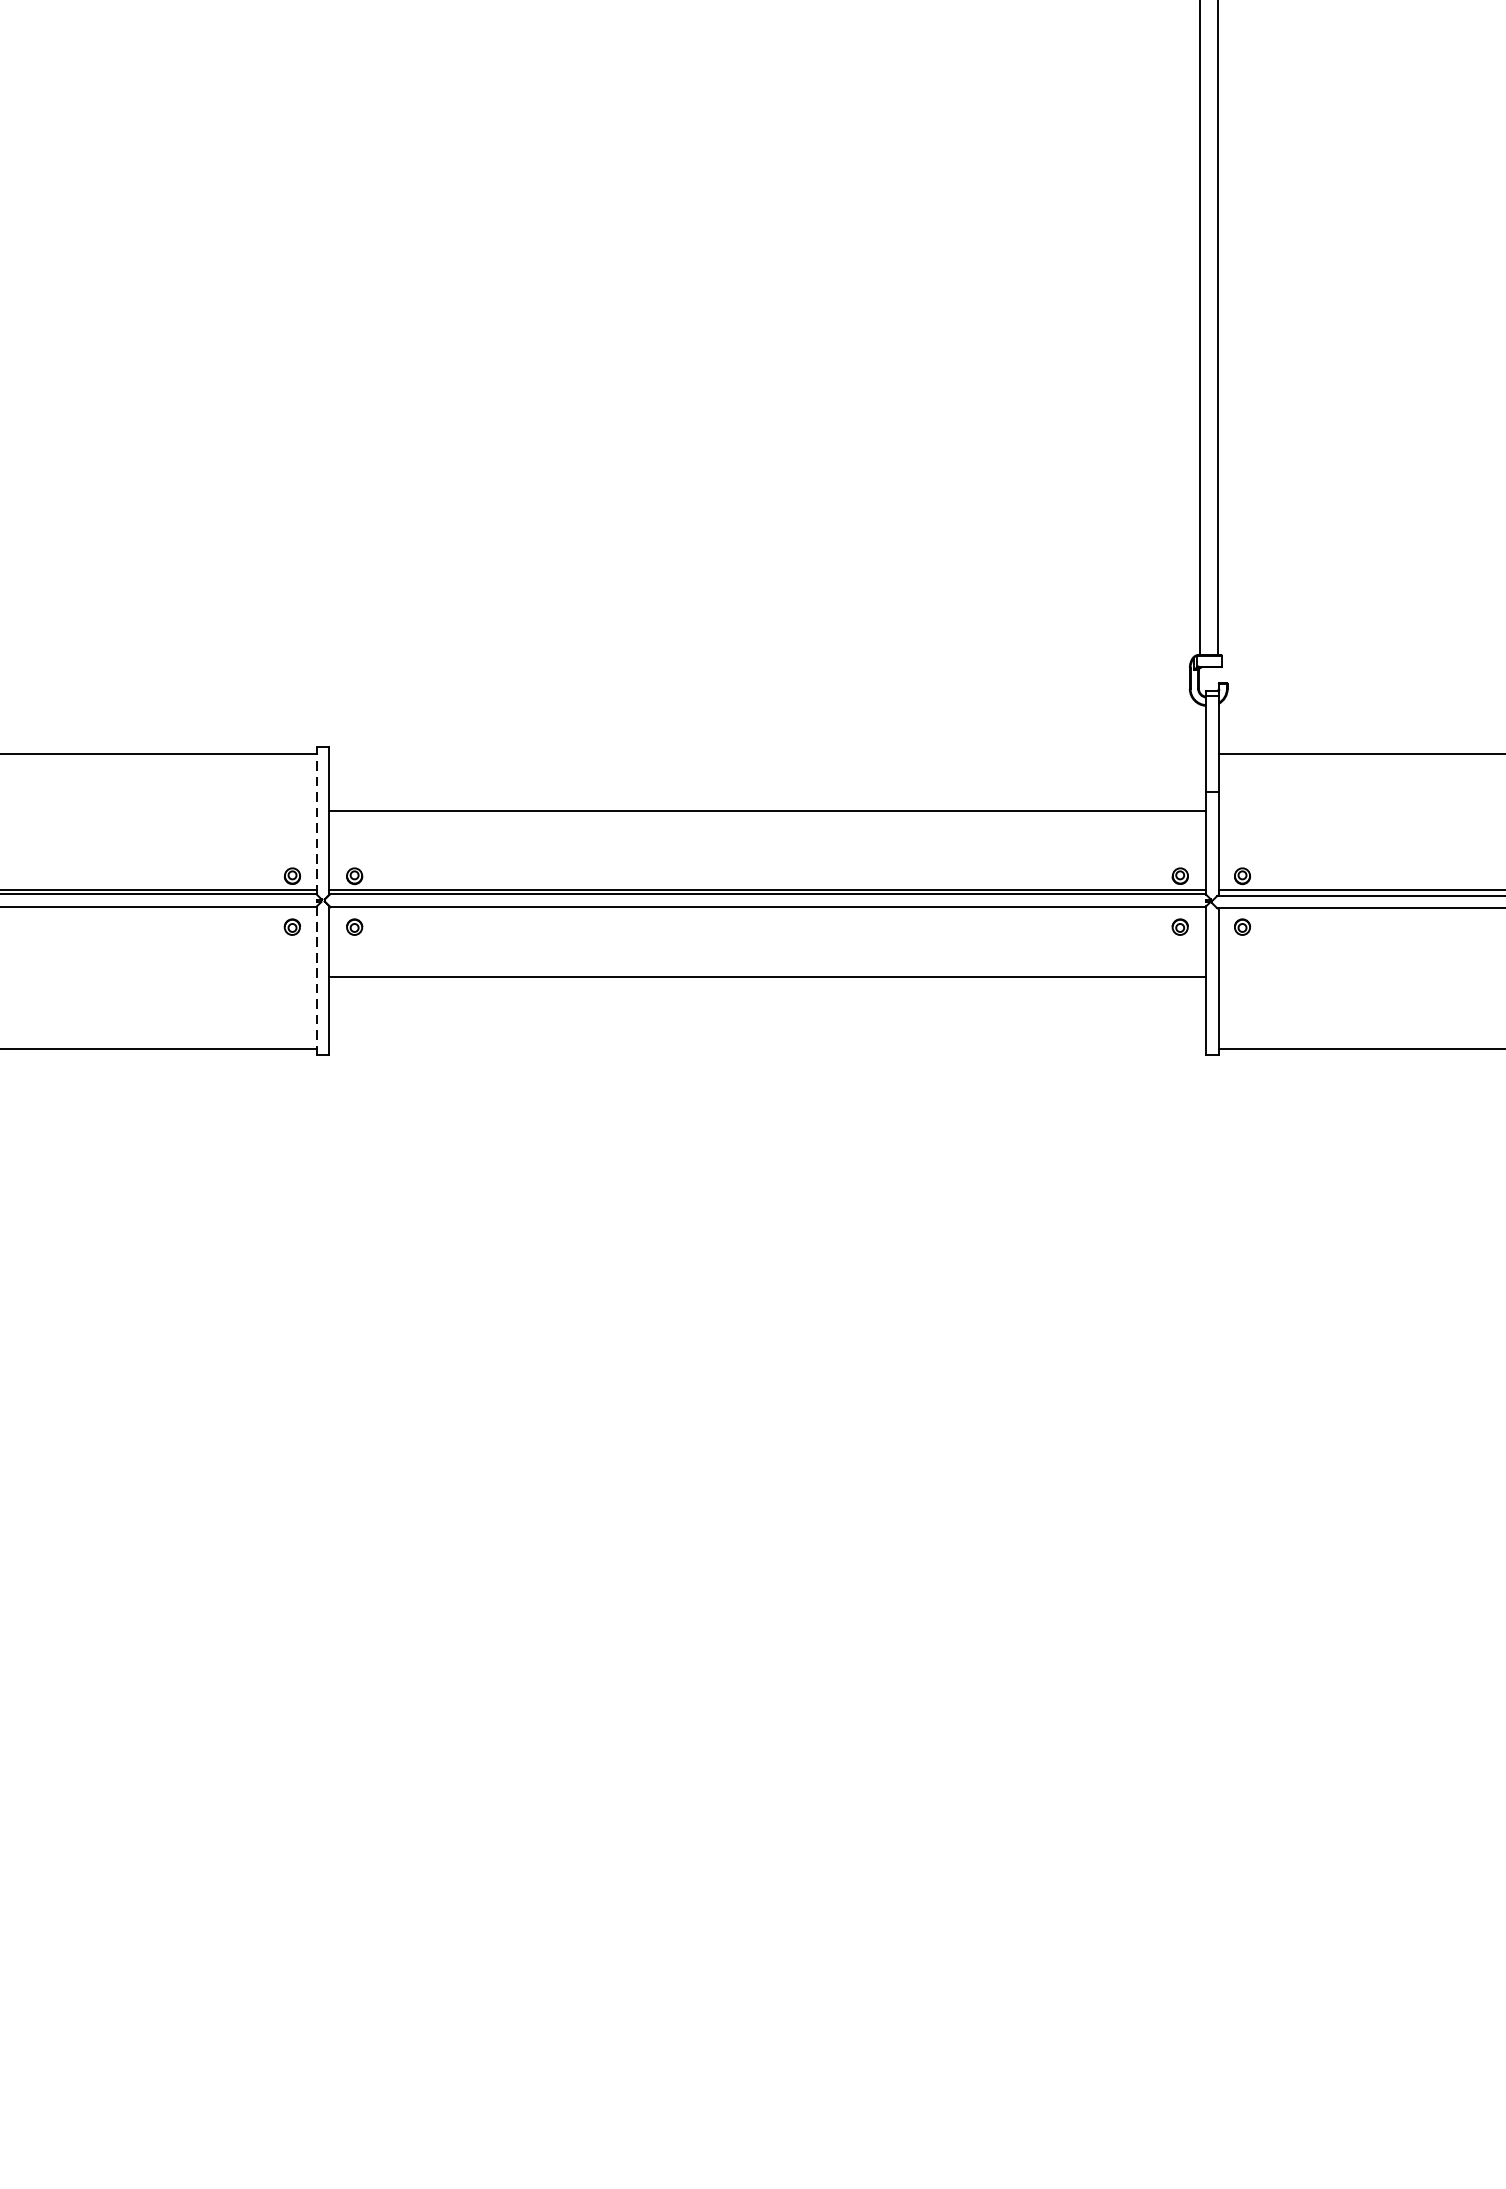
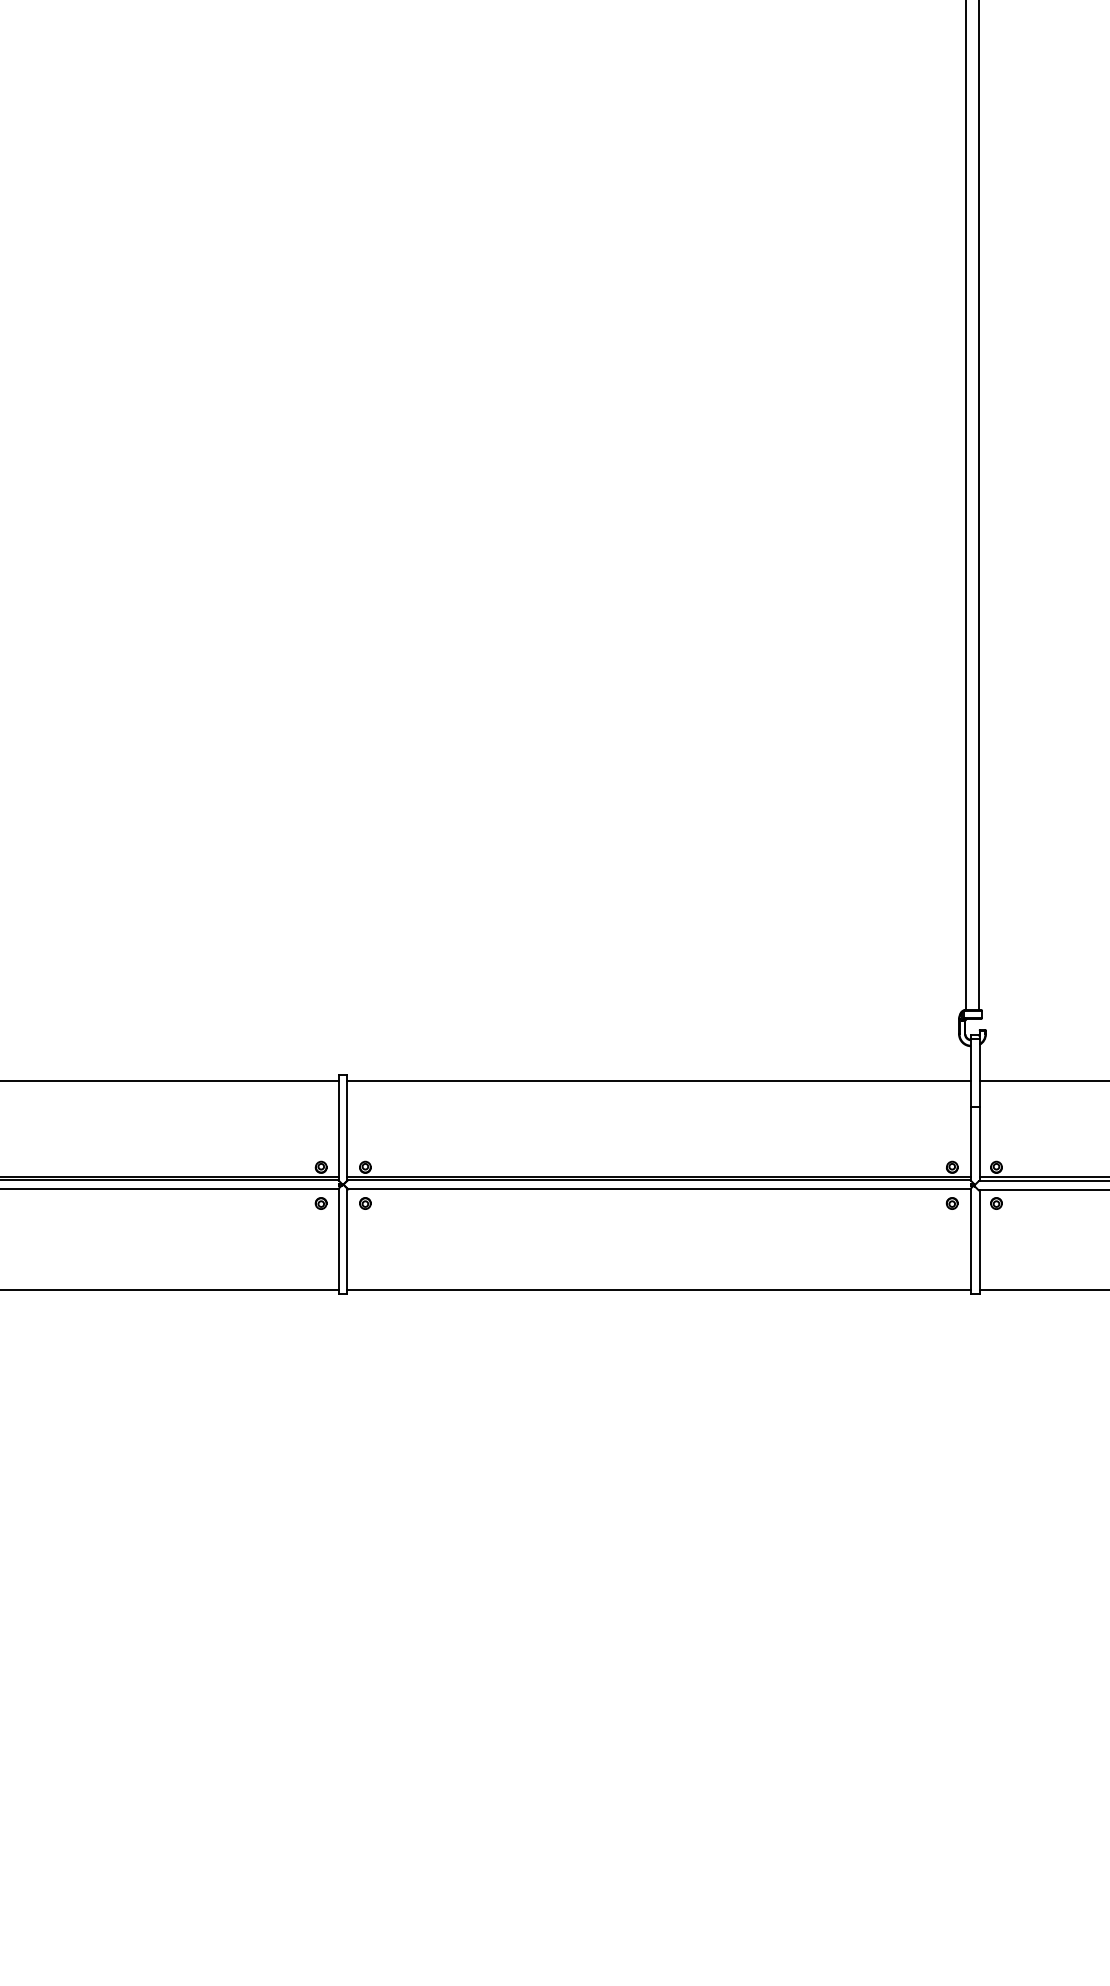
line: (766, 810) -> (658, 1080), moved
line: (316, 820) -> (338, 1127), dashed -> solid
line: (766, 977) -> (658, 1290), moved
line: (316, 980) -> (338, 1241), dashed -> solid

